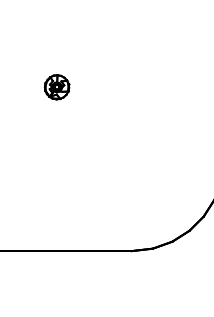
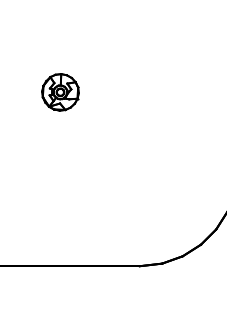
part: (56, 87) -> (59, 92), size x1.43

